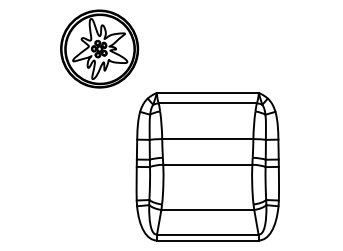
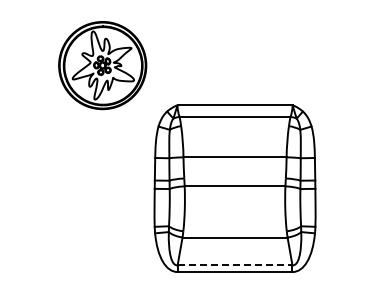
part: (99, 49) -> (102, 65), moved
line: (208, 234) -> (235, 265), solid -> dashed

